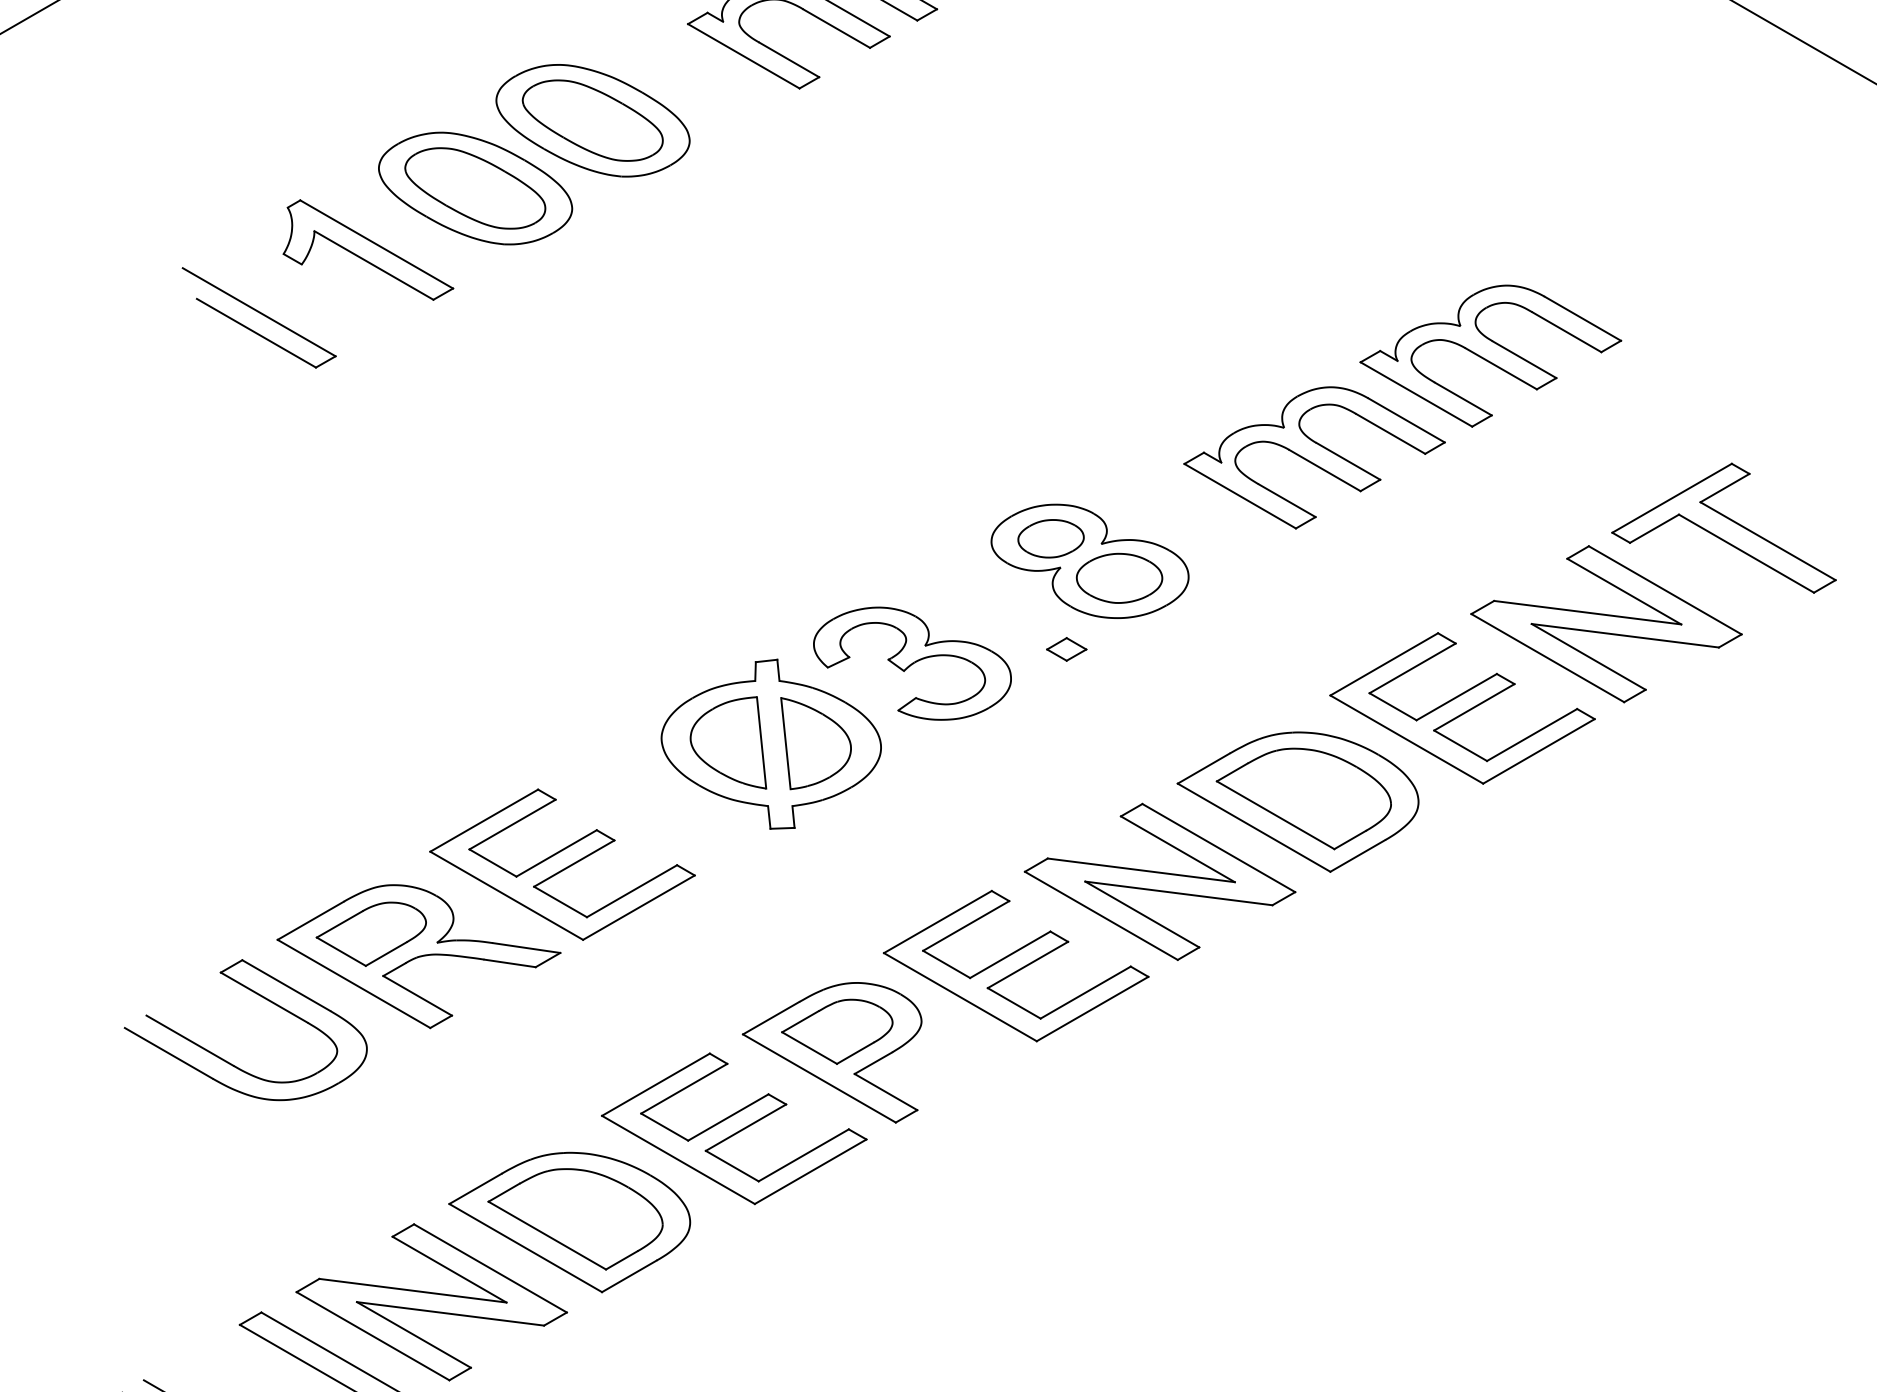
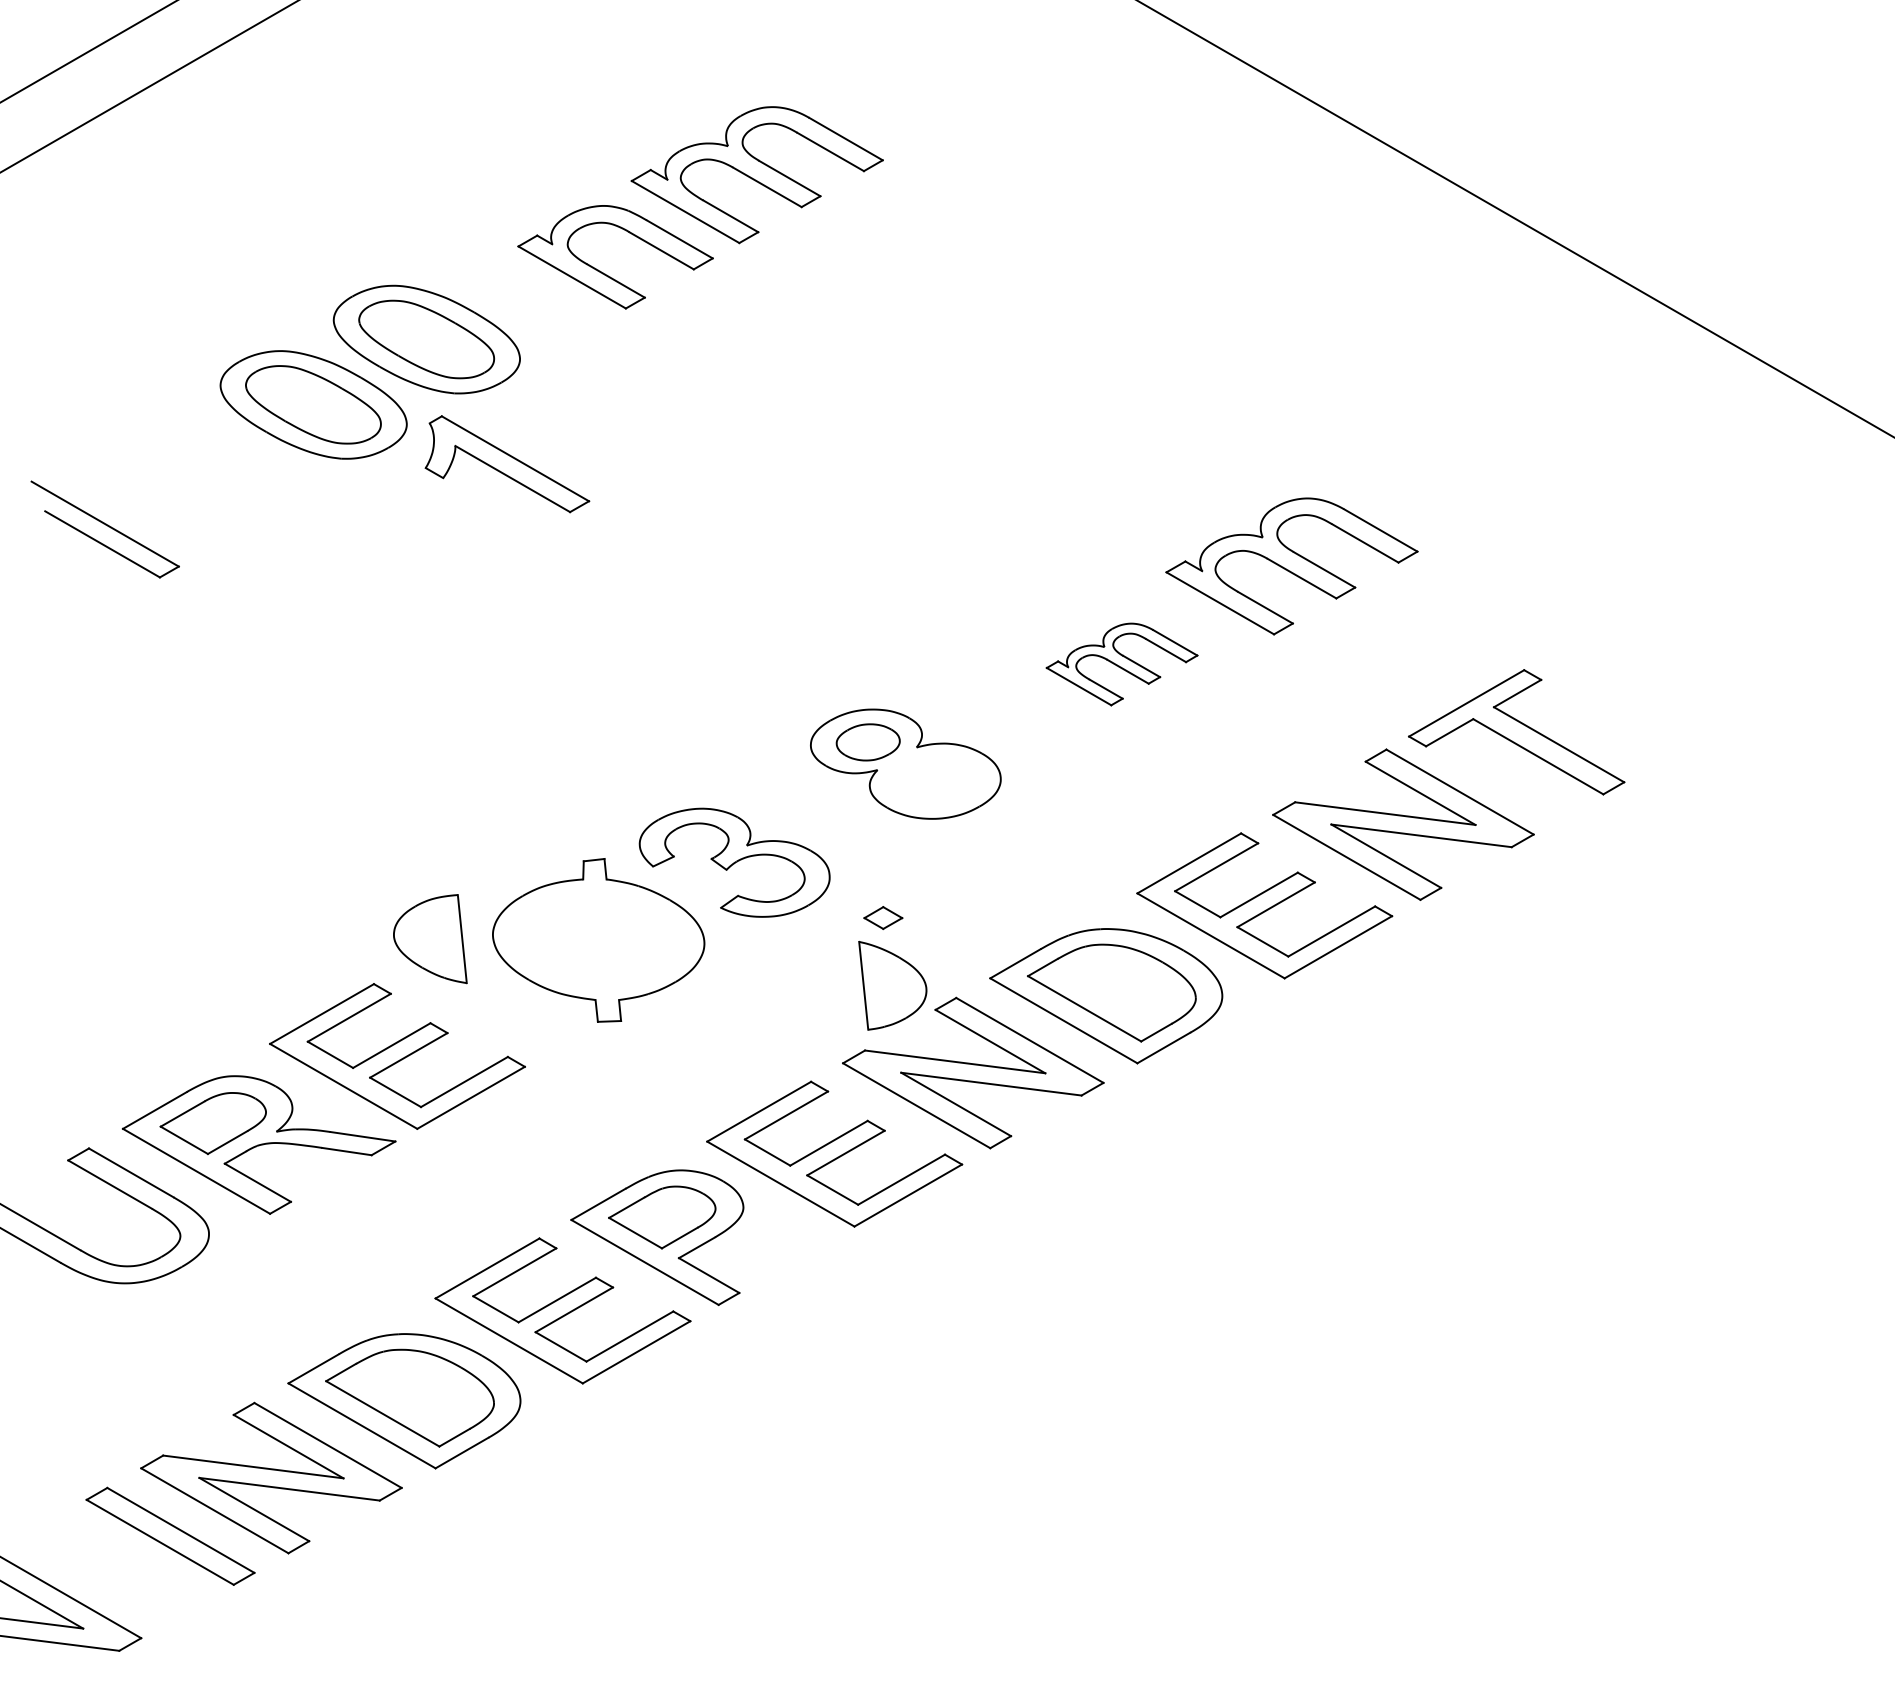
part: (368, 250) -> (507, 464), moved
part: (1313, 457) -> (1121, 664), size x0.6
part: (1119, 578) -> (934, 780), removed
part: (1066, 649) -> (883, 918), moved
part: (728, 743) -> (430, 939), moved
part: (815, 743) -> (892, 985), moved

